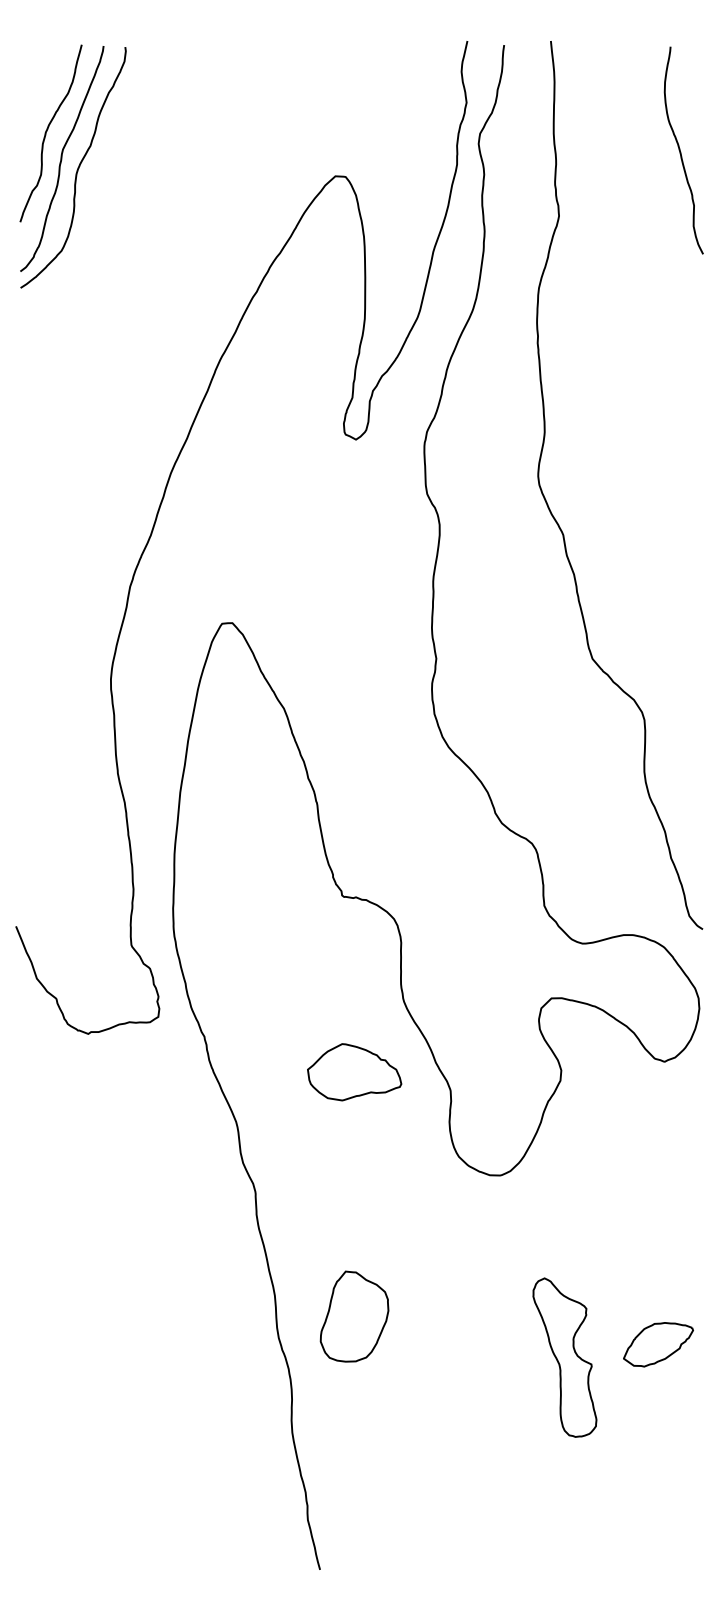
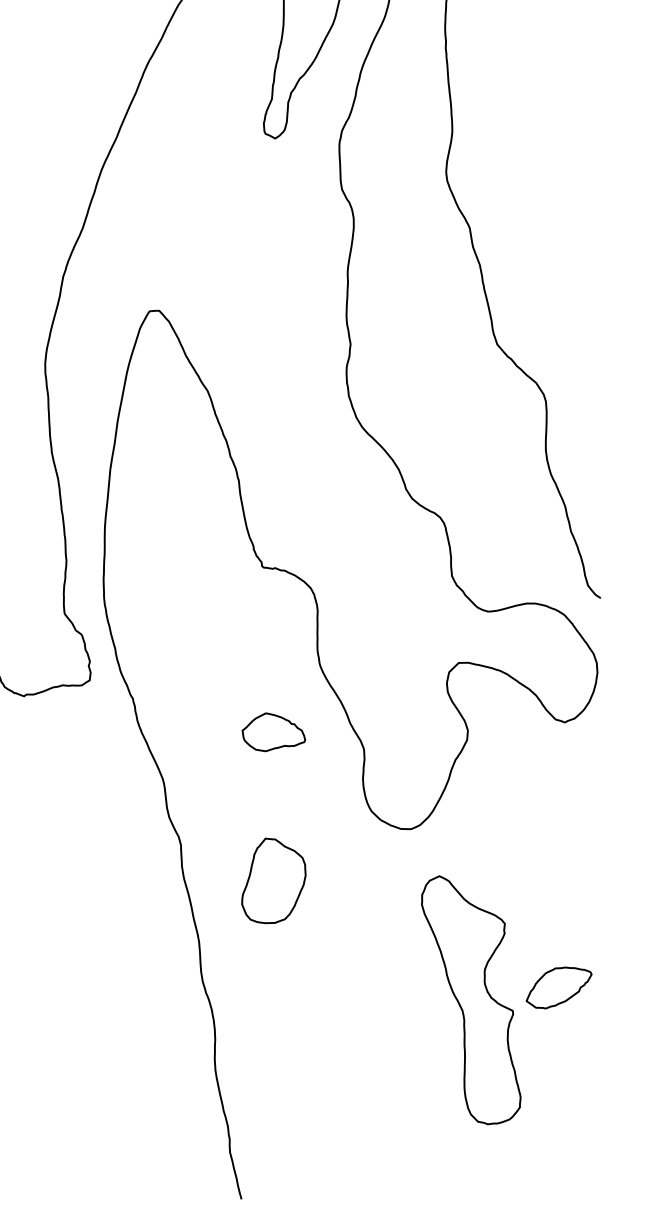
part: (354, 1072) -> (273, 732), size x0.71
part: (354, 1316) -> (273, 880), moved
part: (564, 1357) -> (470, 999), size x1.67

